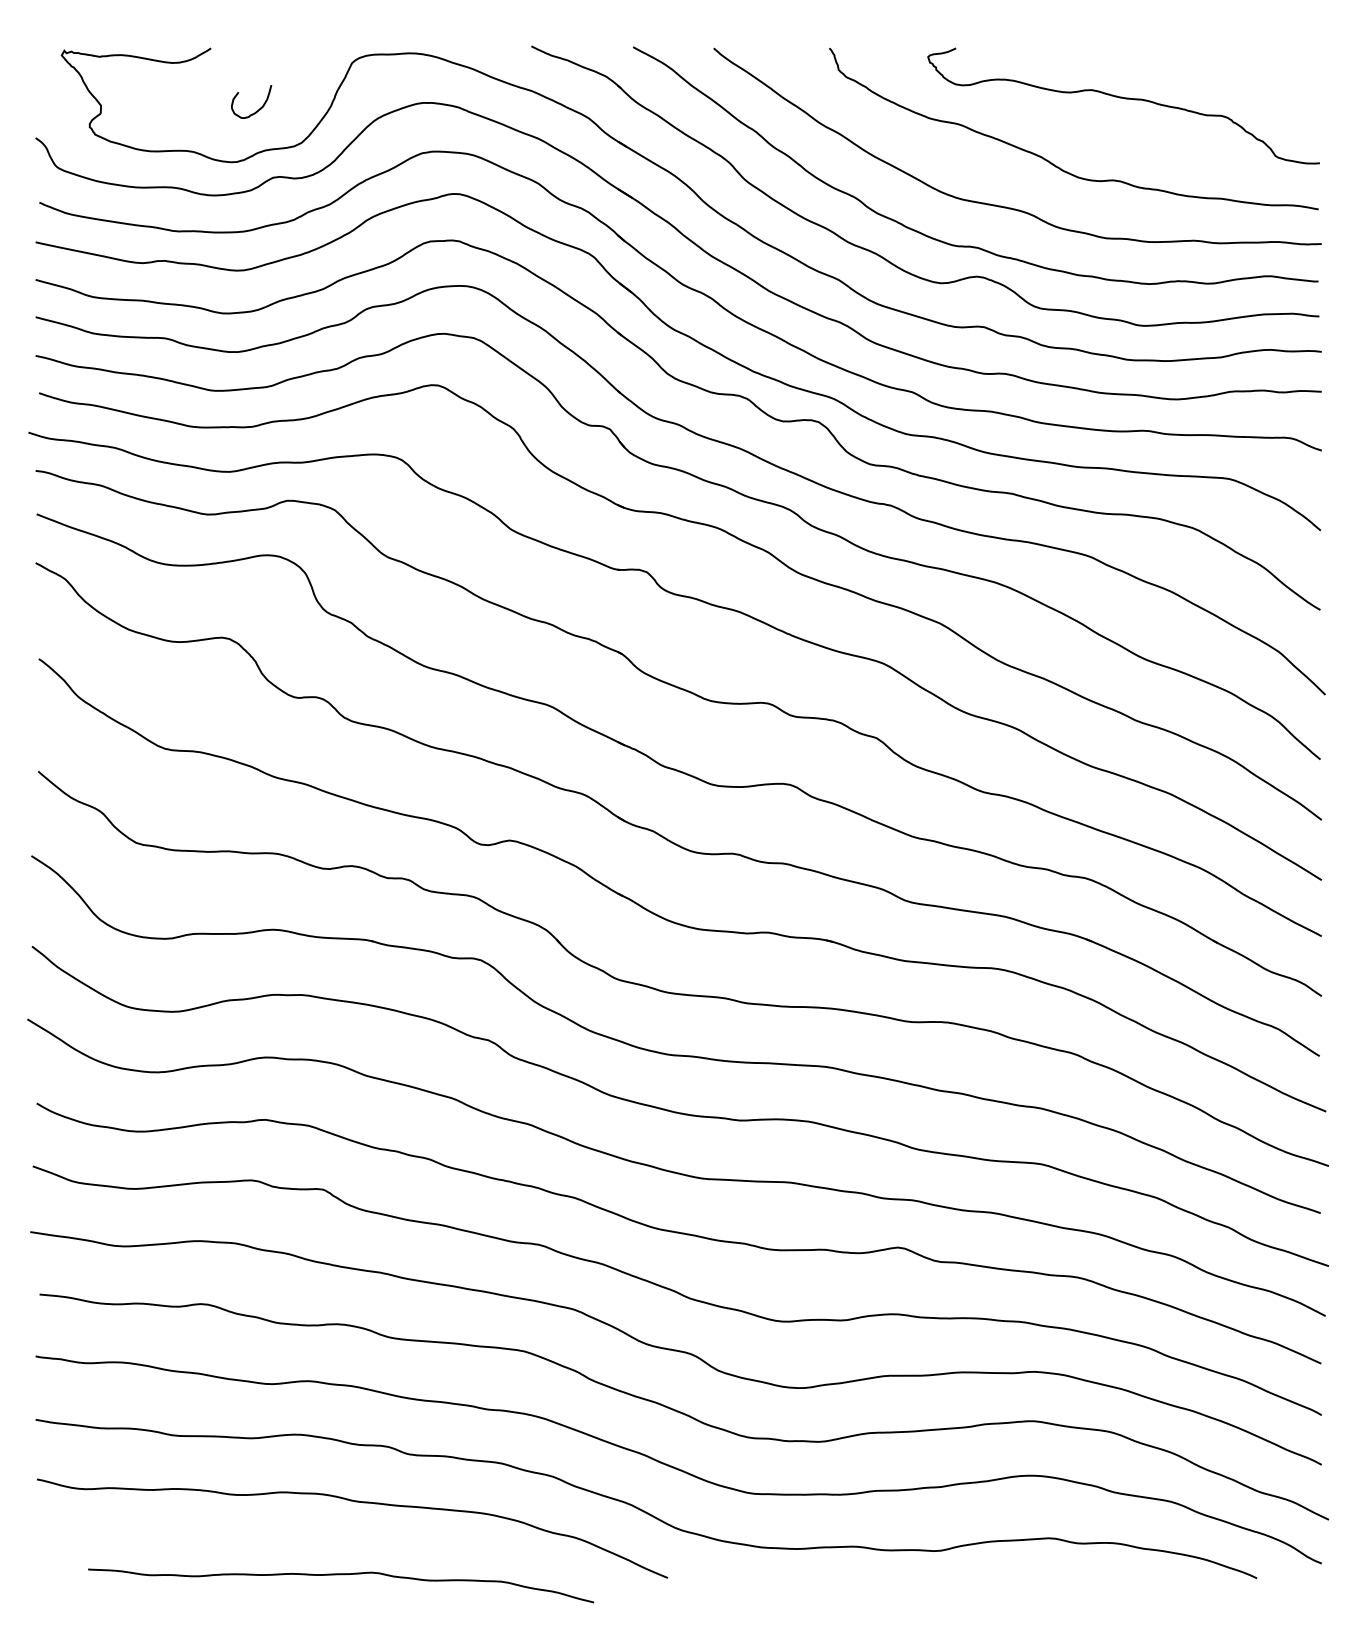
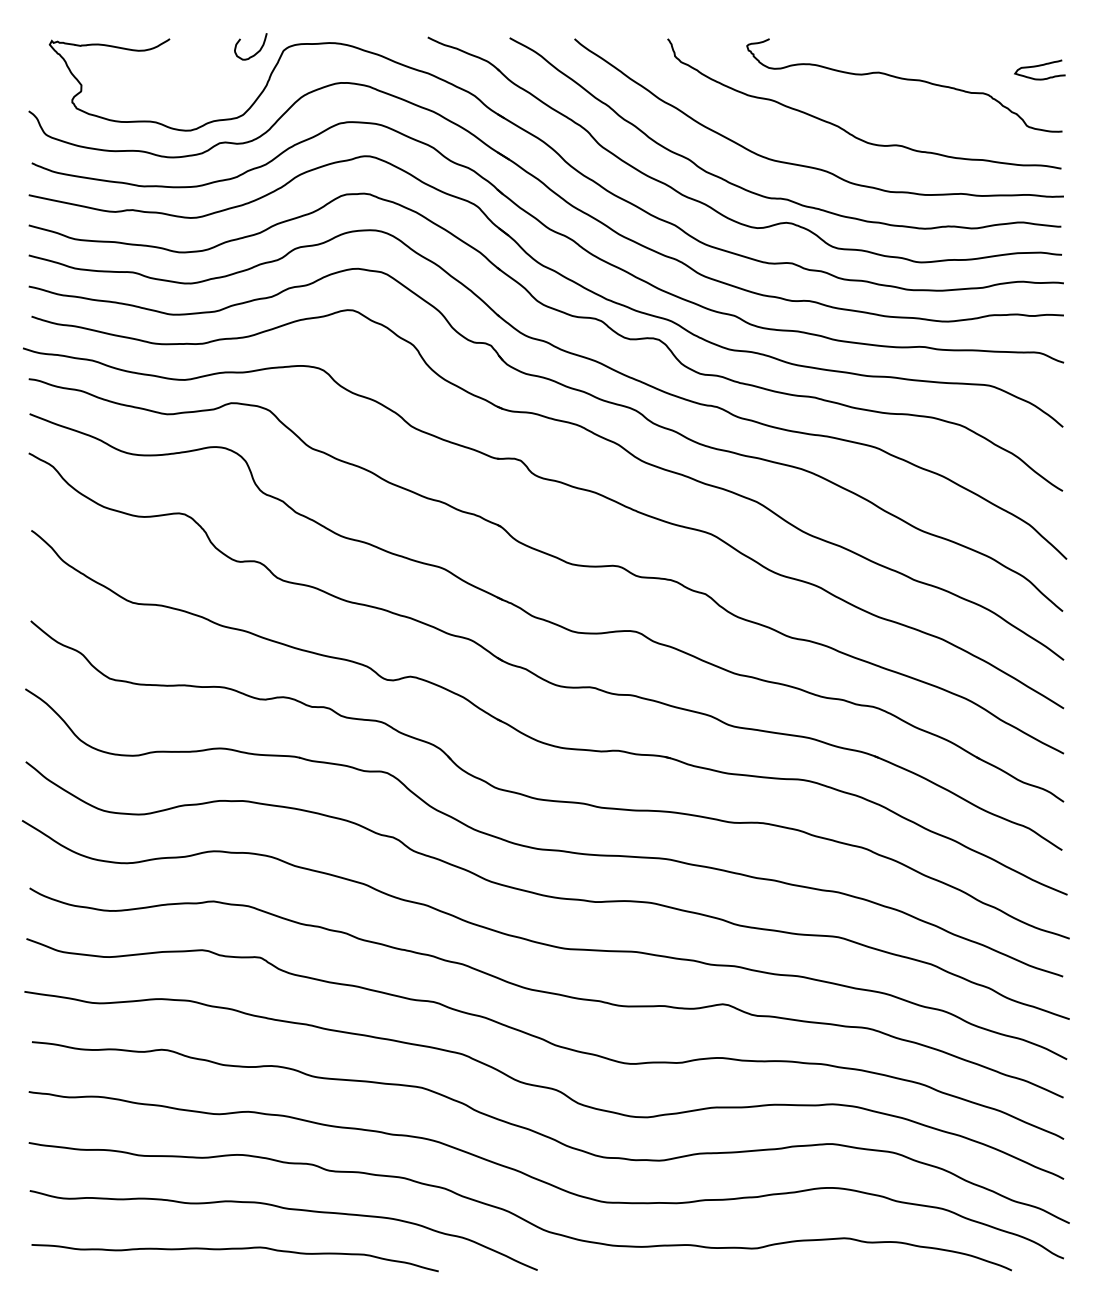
curve: (1291, 82) -> (1039, 66), added
curve: (256, 110) -> (254, 53), moved
curve: (340, 1575) -> (234, 1249), moved

